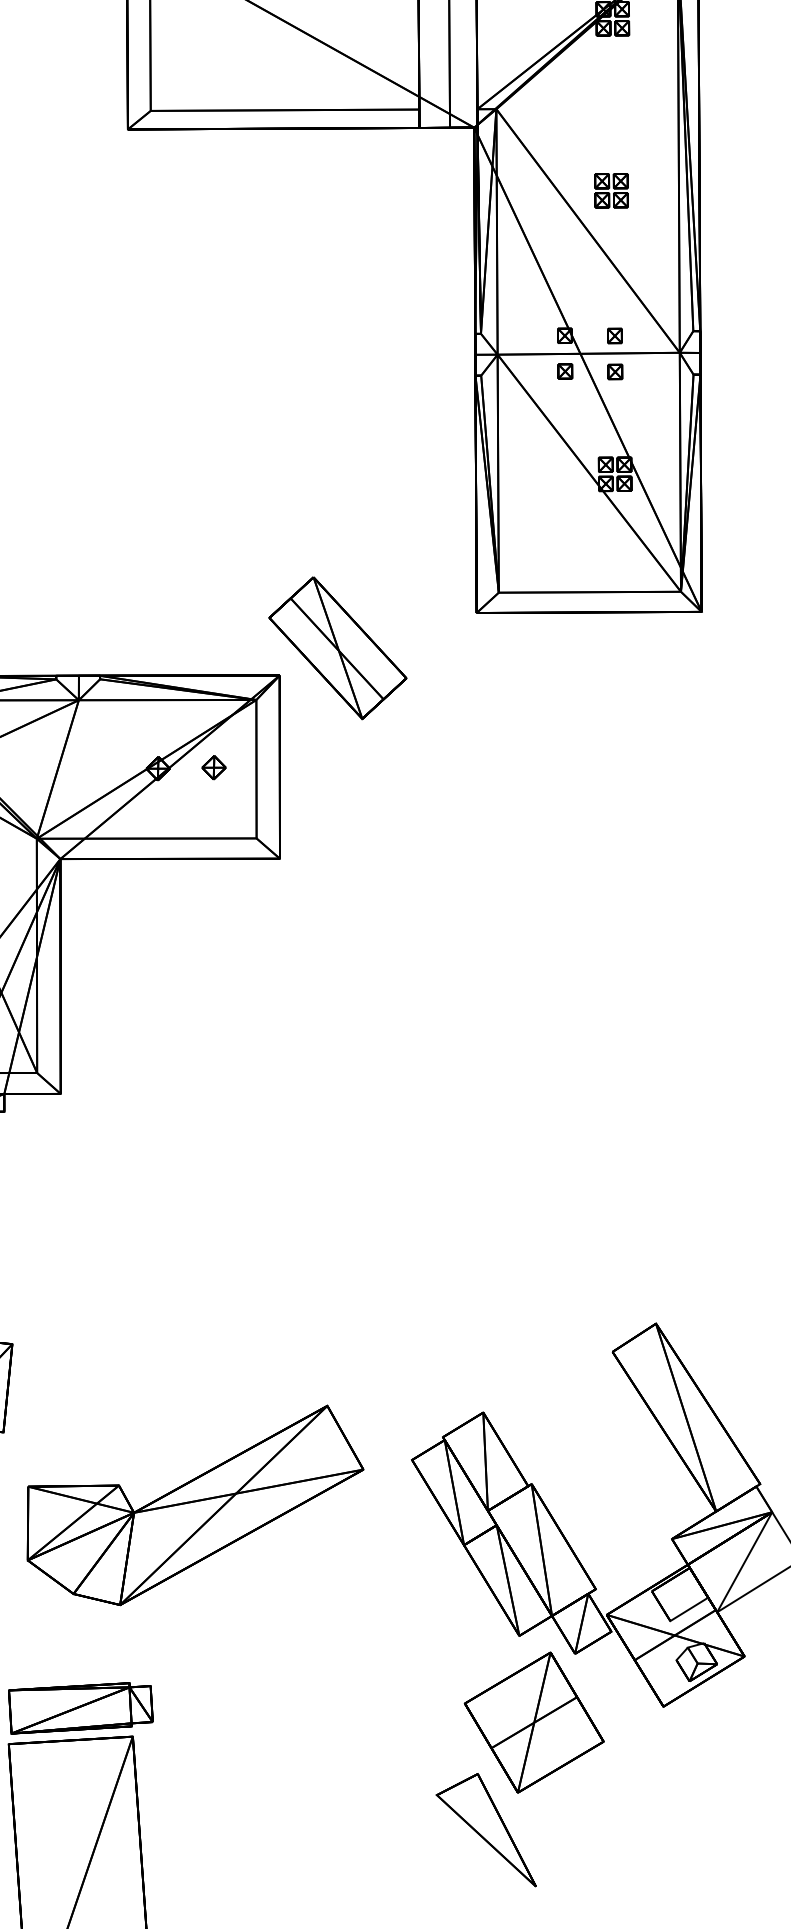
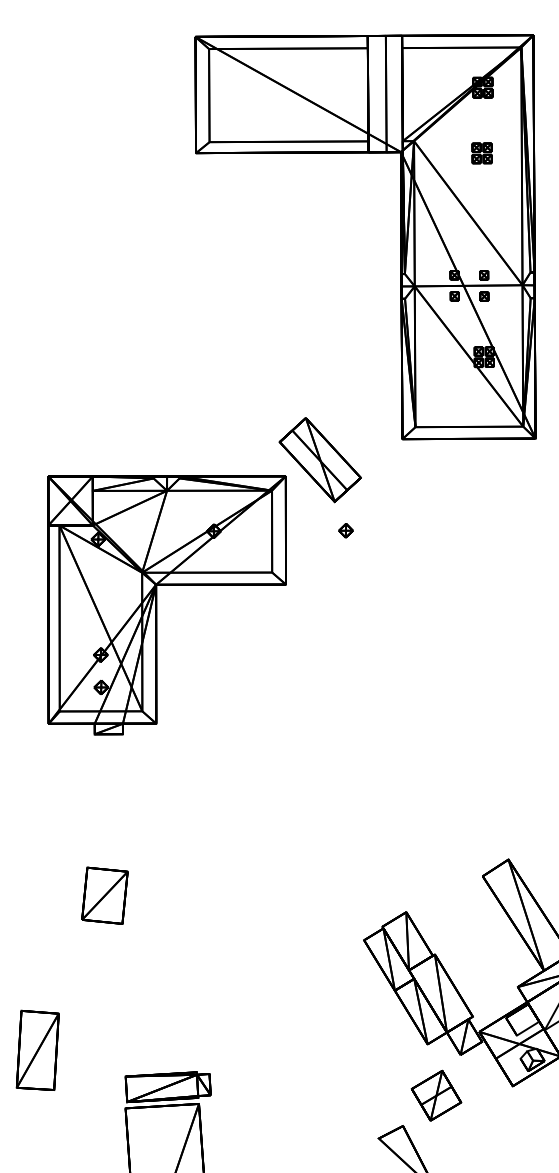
part: (610, 190) -> (481, 153), moved
part: (213, 767) -> (345, 530), moved
part: (194, 1506) -> (235, 967), removed
part: (534, 1722) -> (436, 1095), size x0.6

